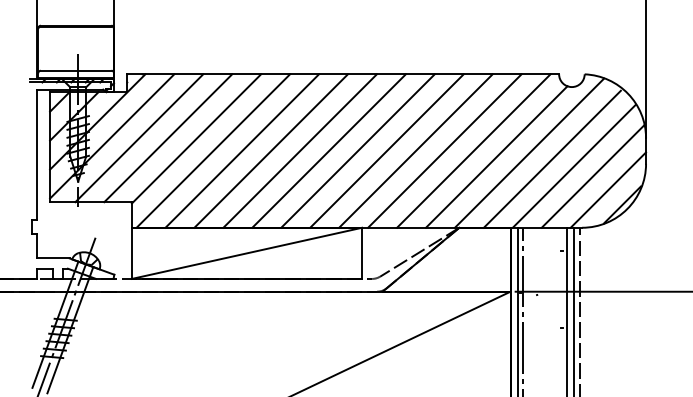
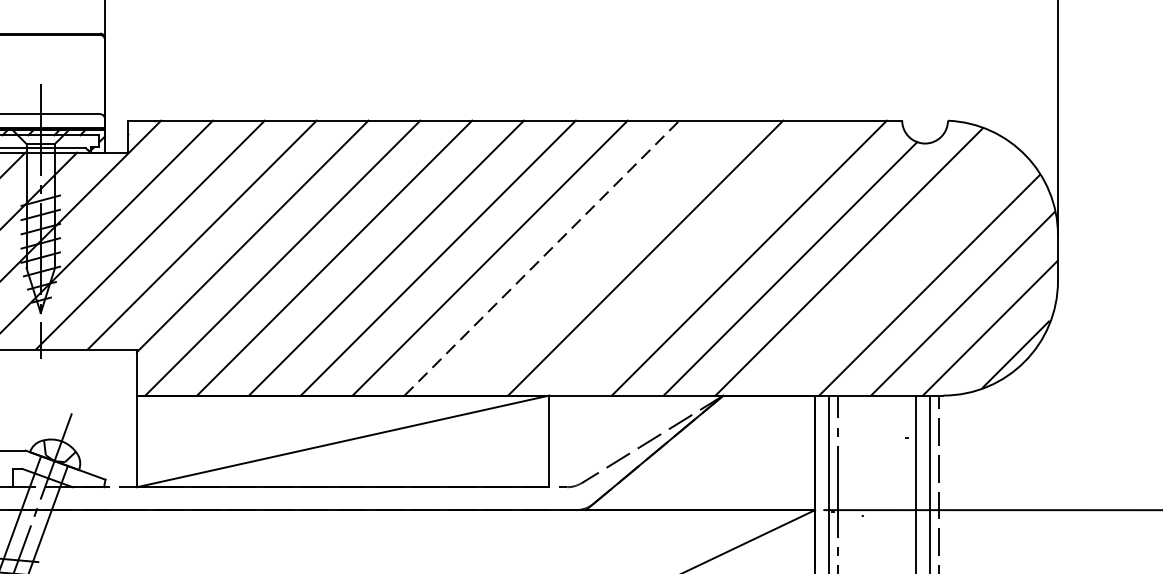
line: (386, 150) -> (593, 257), removed
line: (444, 150) -> (696, 257), removed
line: (358, 151) -> (542, 258), solid -> dashed
line: (551, 158) -> (888, 271), removed

